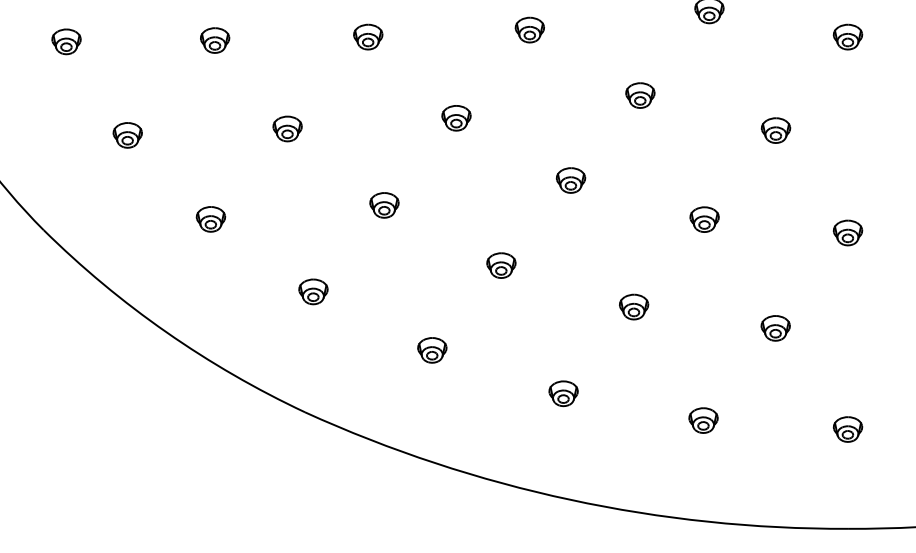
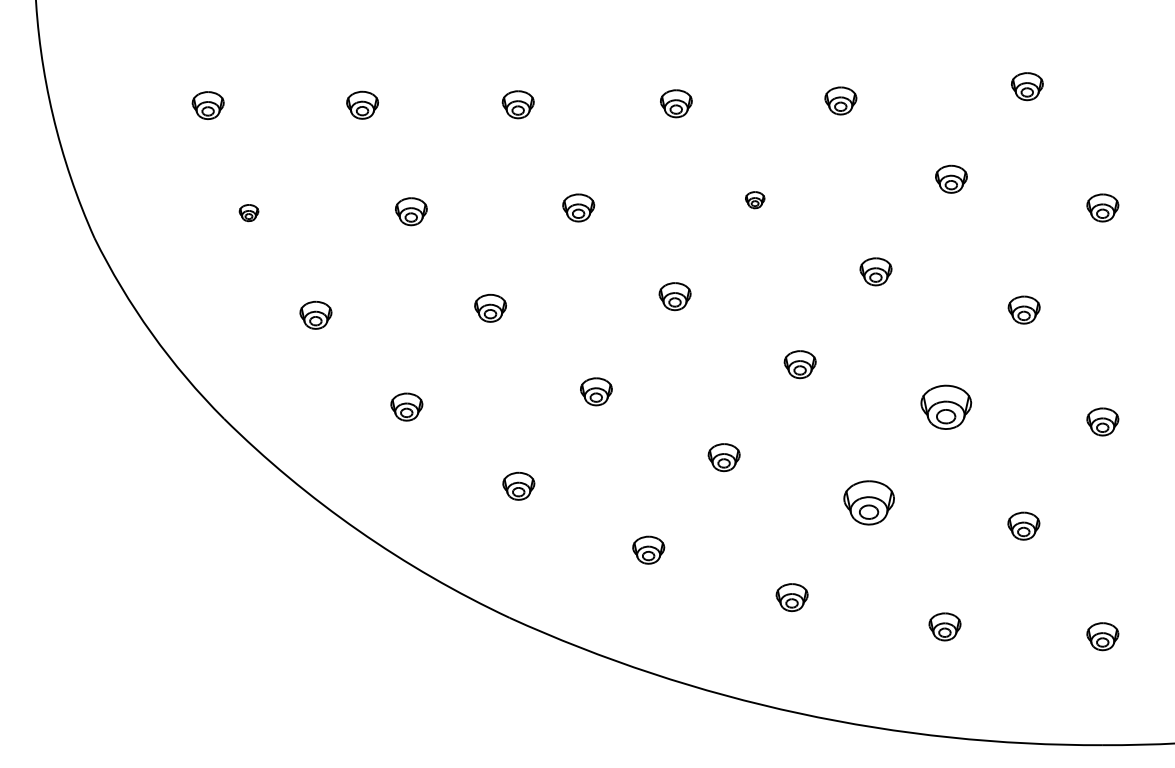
part: (529, 29) -> (754, 199), size x0.6
part: (66, 41) -> (248, 212), size x0.6
part: (703, 219) -> (945, 407), size x1.6
part: (633, 306) -> (868, 502), size x1.6

